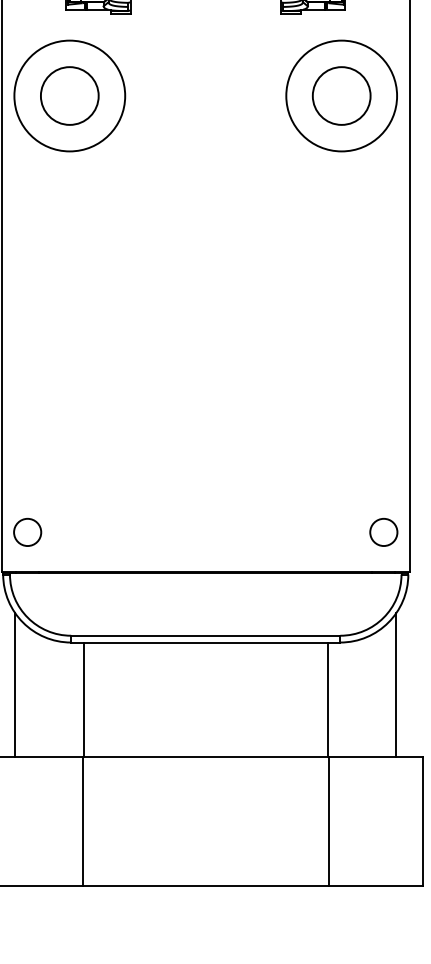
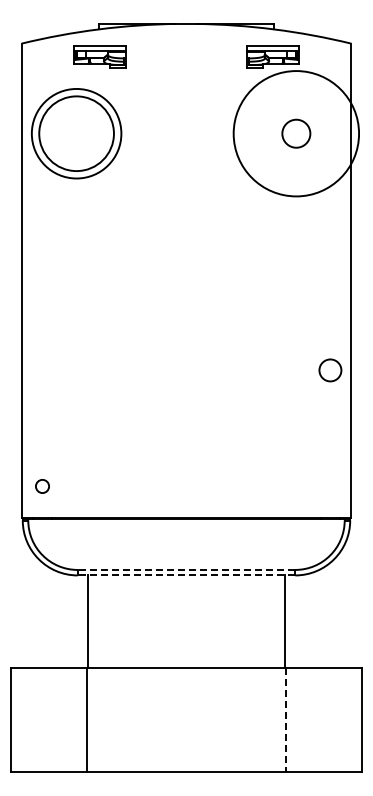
circle: (69, 95) -> (76, 133), size x1.6
circle: (341, 95) -> (296, 133), size x0.6
circle: (341, 95) -> (296, 133), size x1.4
circle: (27, 532) -> (42, 486), size x0.6
circle: (383, 532) -> (330, 370), moved
line: (205, 635) -> (186, 569), solid -> dashed
line: (205, 642) -> (186, 575), solid -> dashed
line: (15, 684) -> (32, 609), removed
line: (396, 684) -> (340, 609), removed
line: (328, 822) -> (285, 720), solid -> dashed

